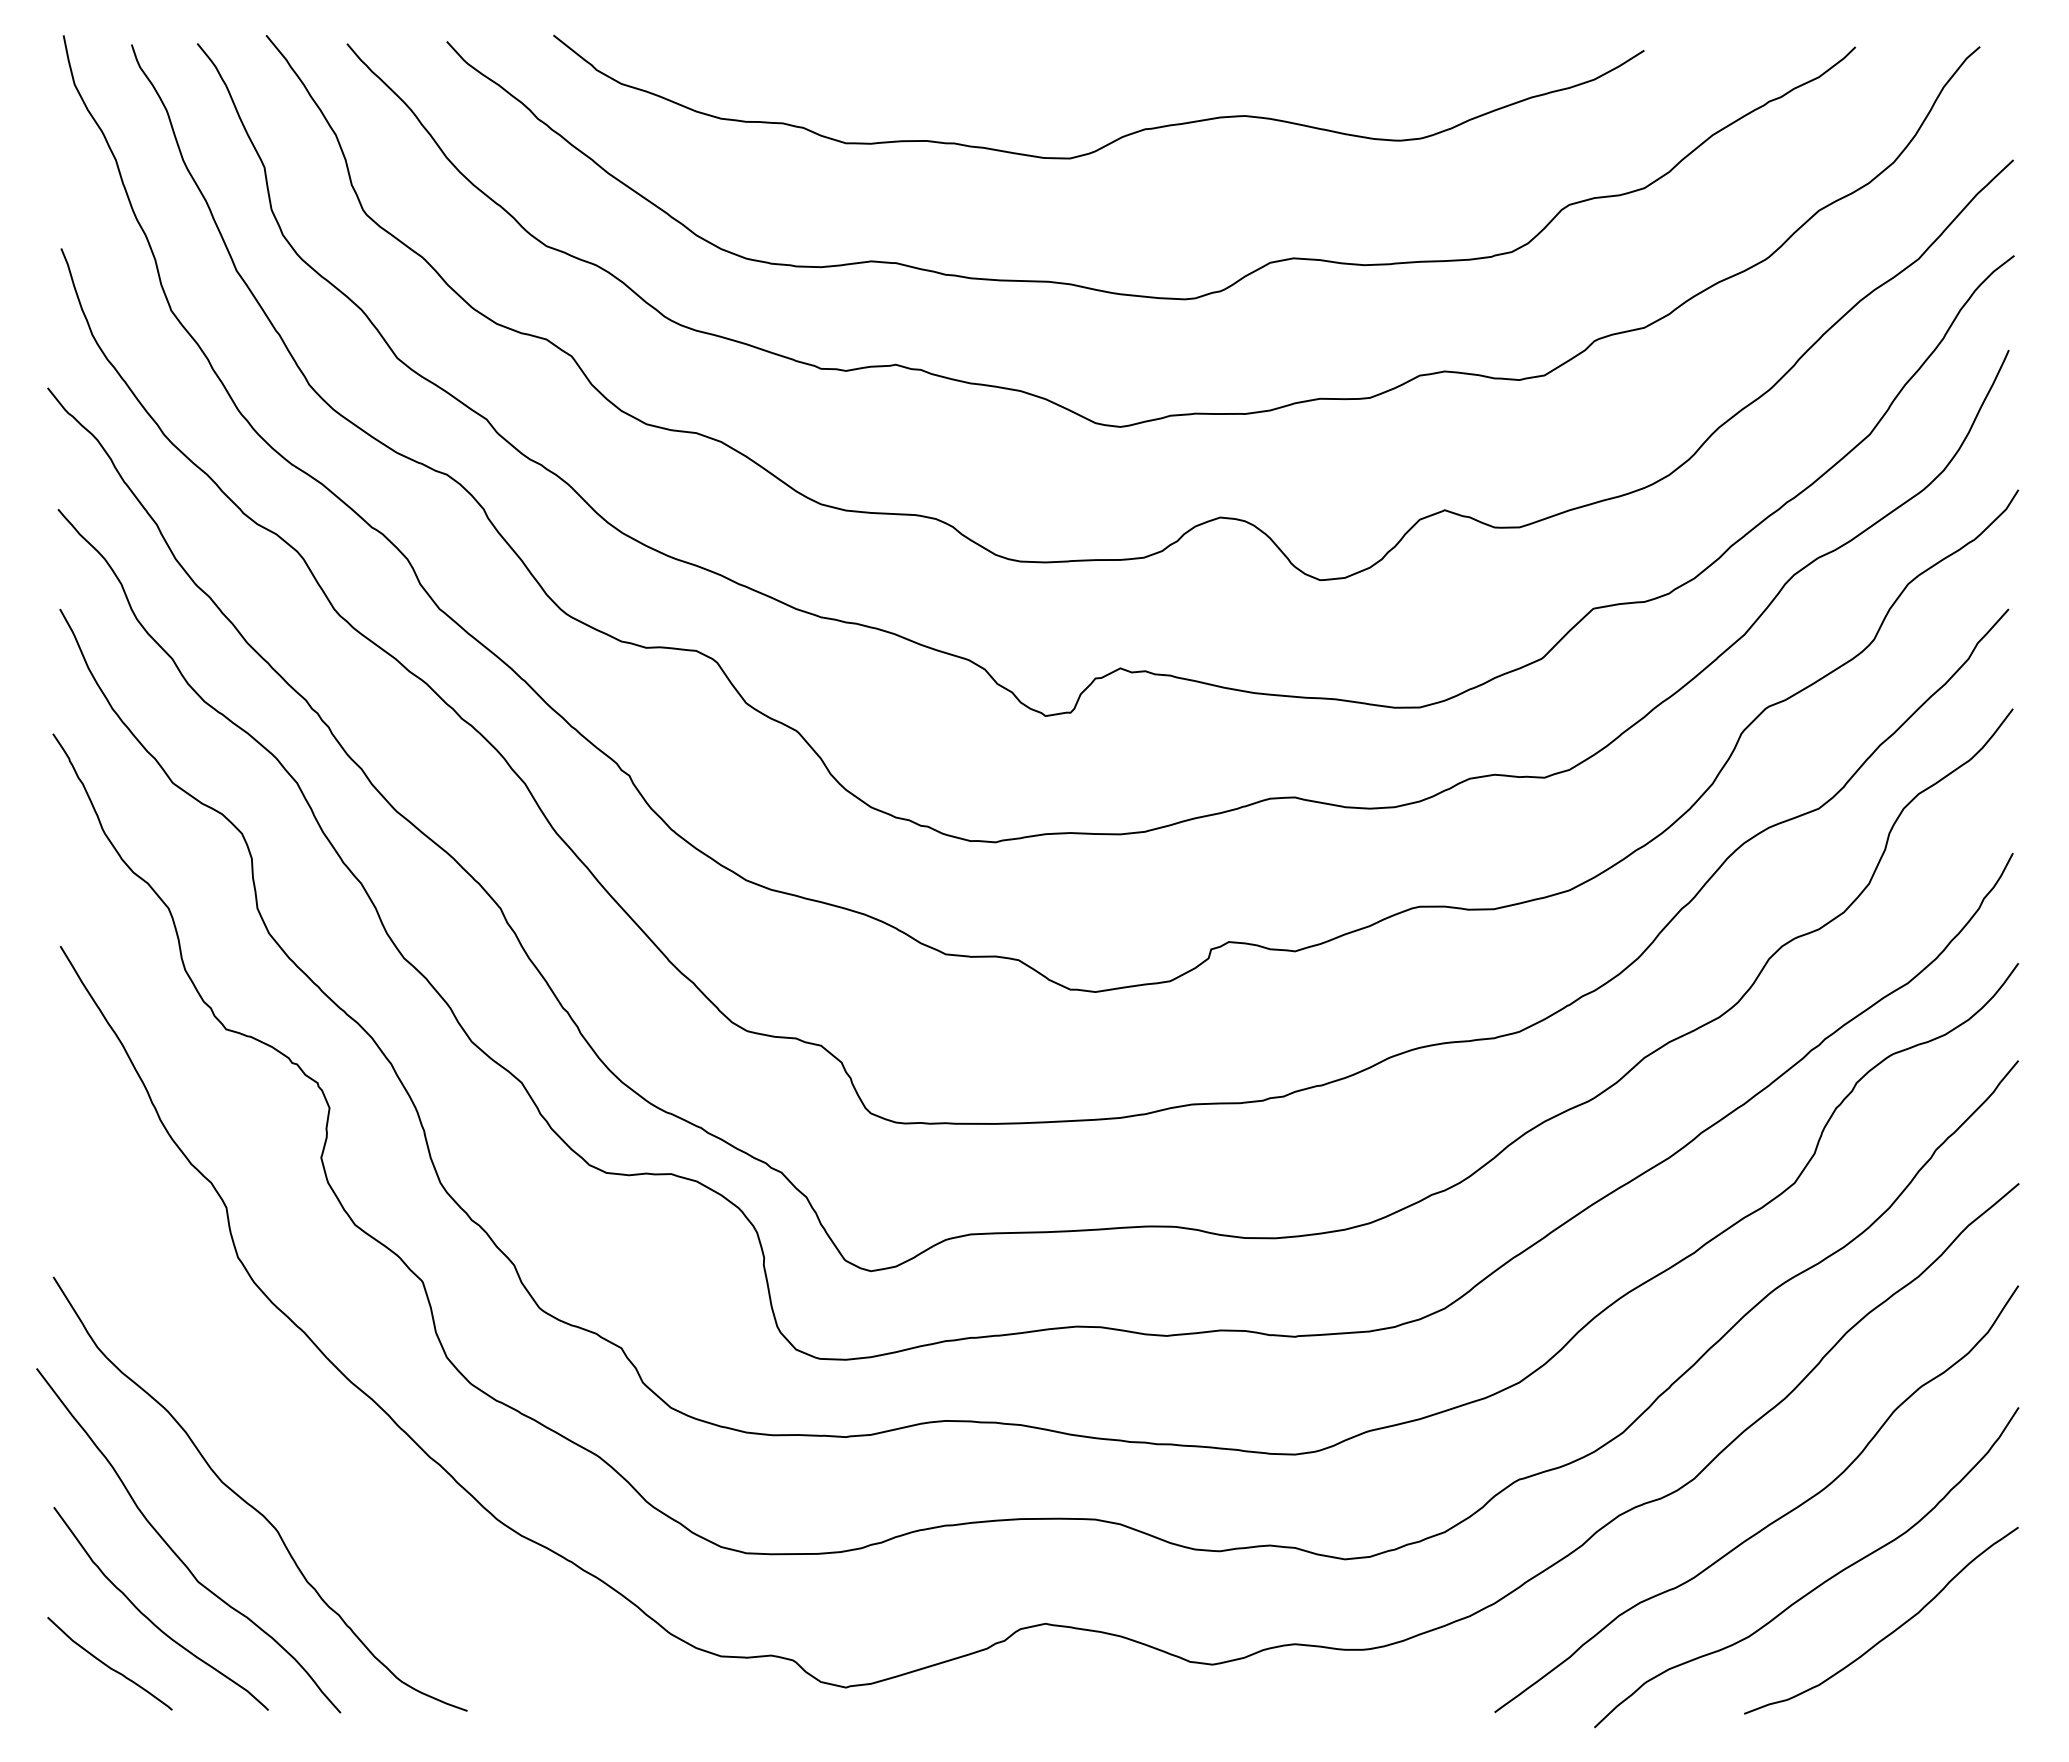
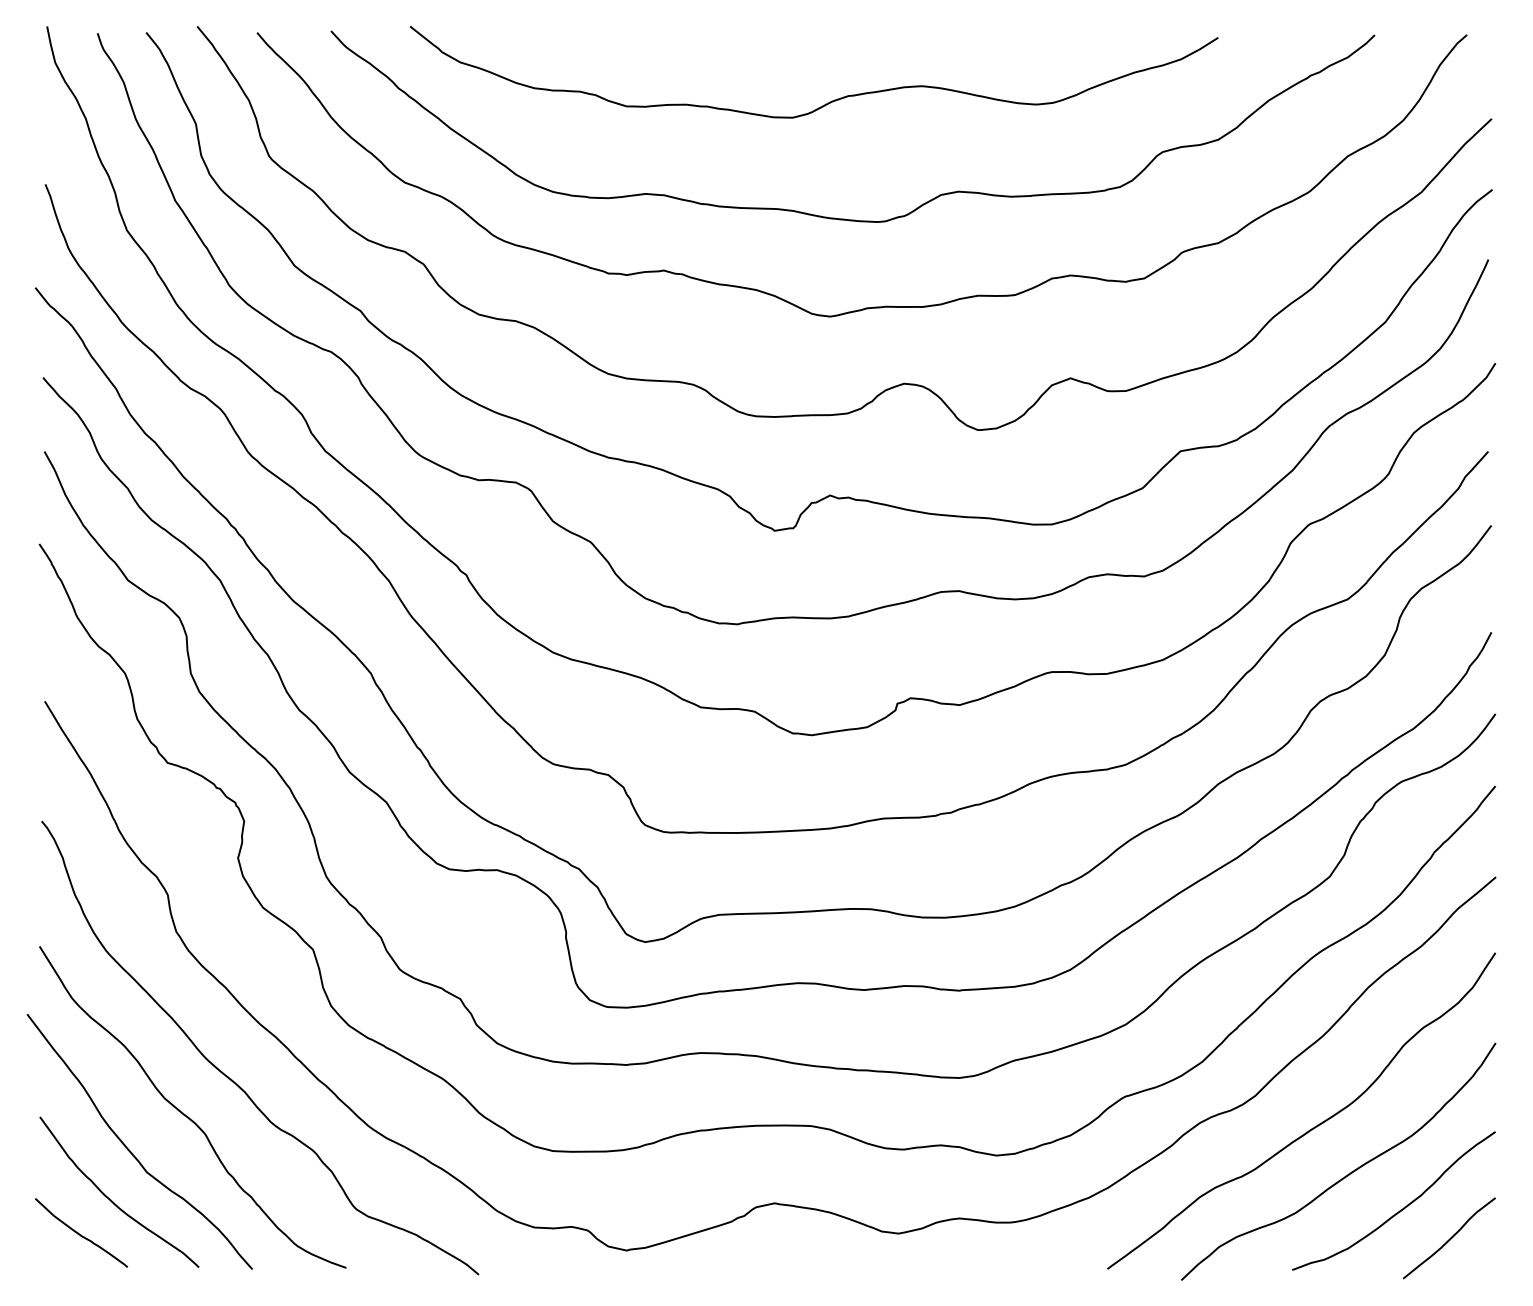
curve: (315, 1458) -> (233, 1080), added
curve: (1956, 1671) -> (1449, 1238), added

